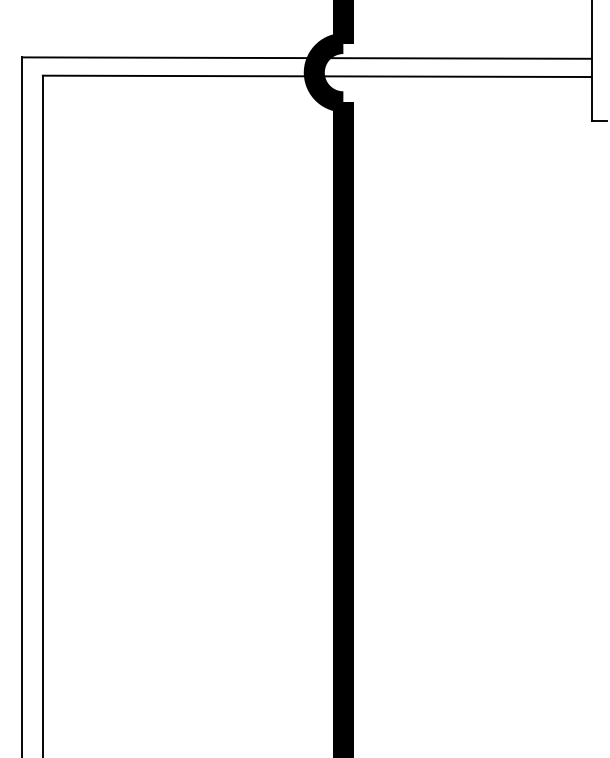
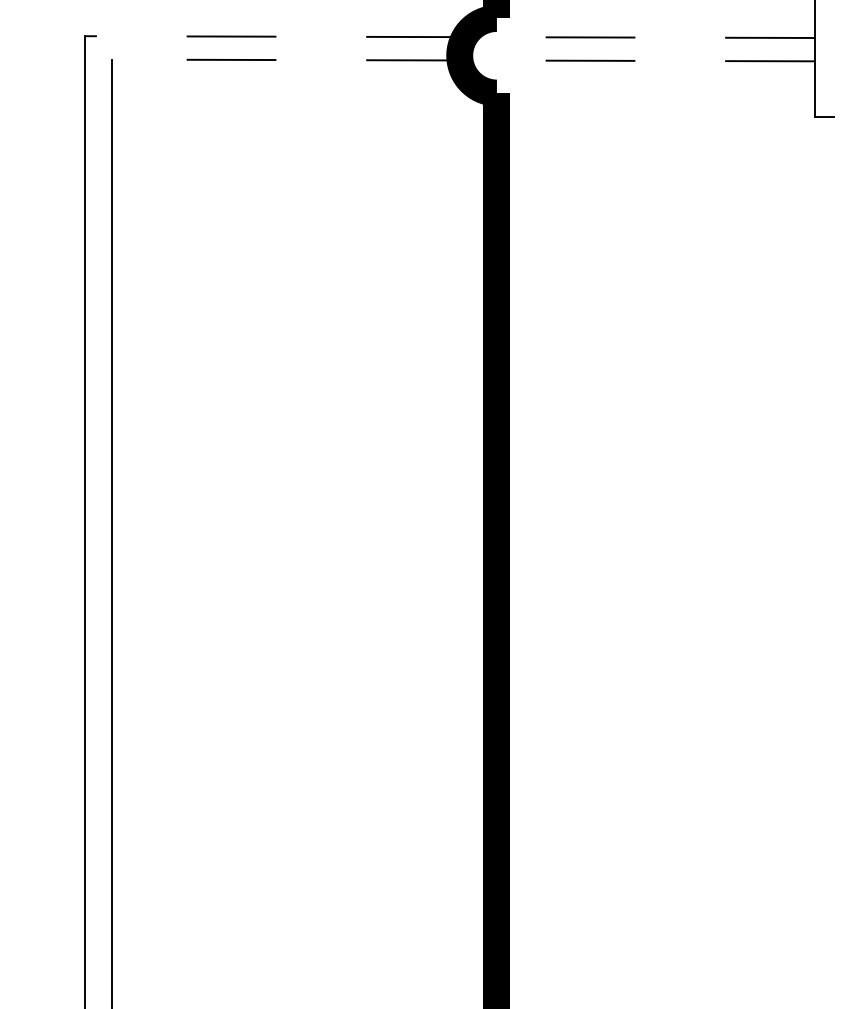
line: (307, 58) -> (450, 37), solid -> dashed
line: (316, 76) -> (462, 60), solid -> dashed

